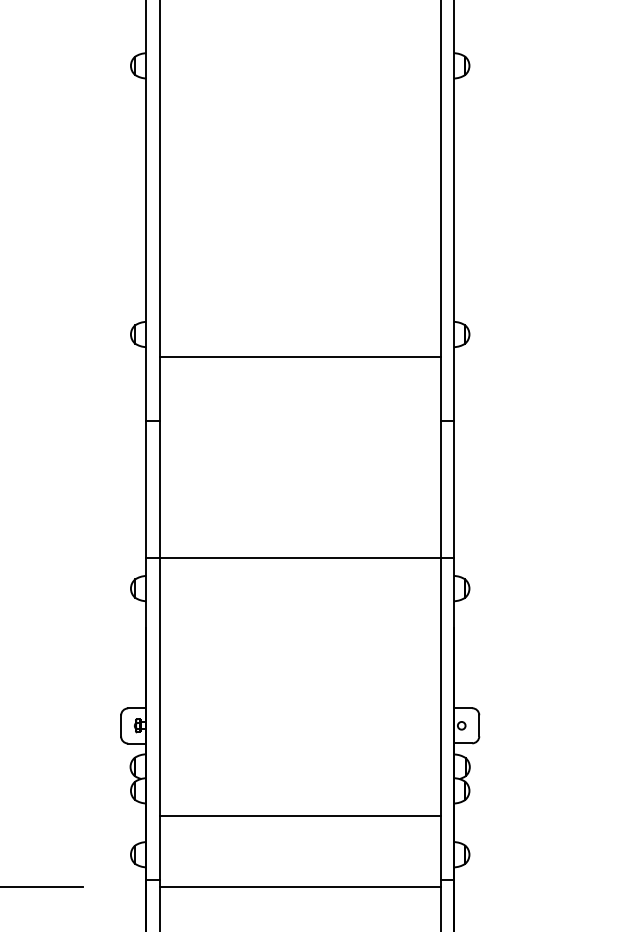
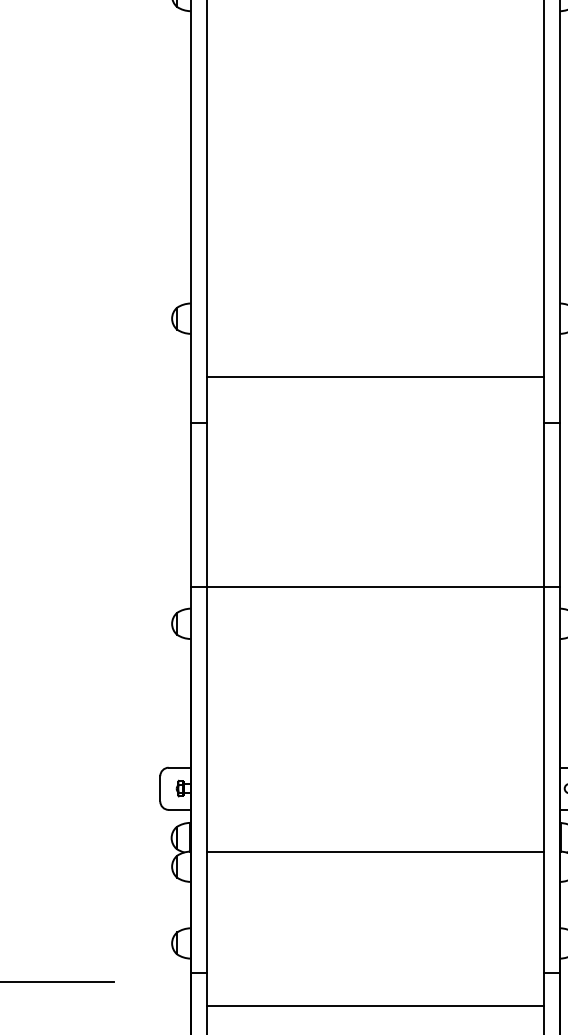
line: (299, 357) -> (374, 377), moved
line: (299, 815) -> (374, 851), moved
line: (299, 886) -> (374, 1005), moved

